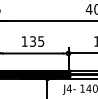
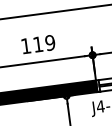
text: (36, 41) -> (43, 43), 135 -> 119

